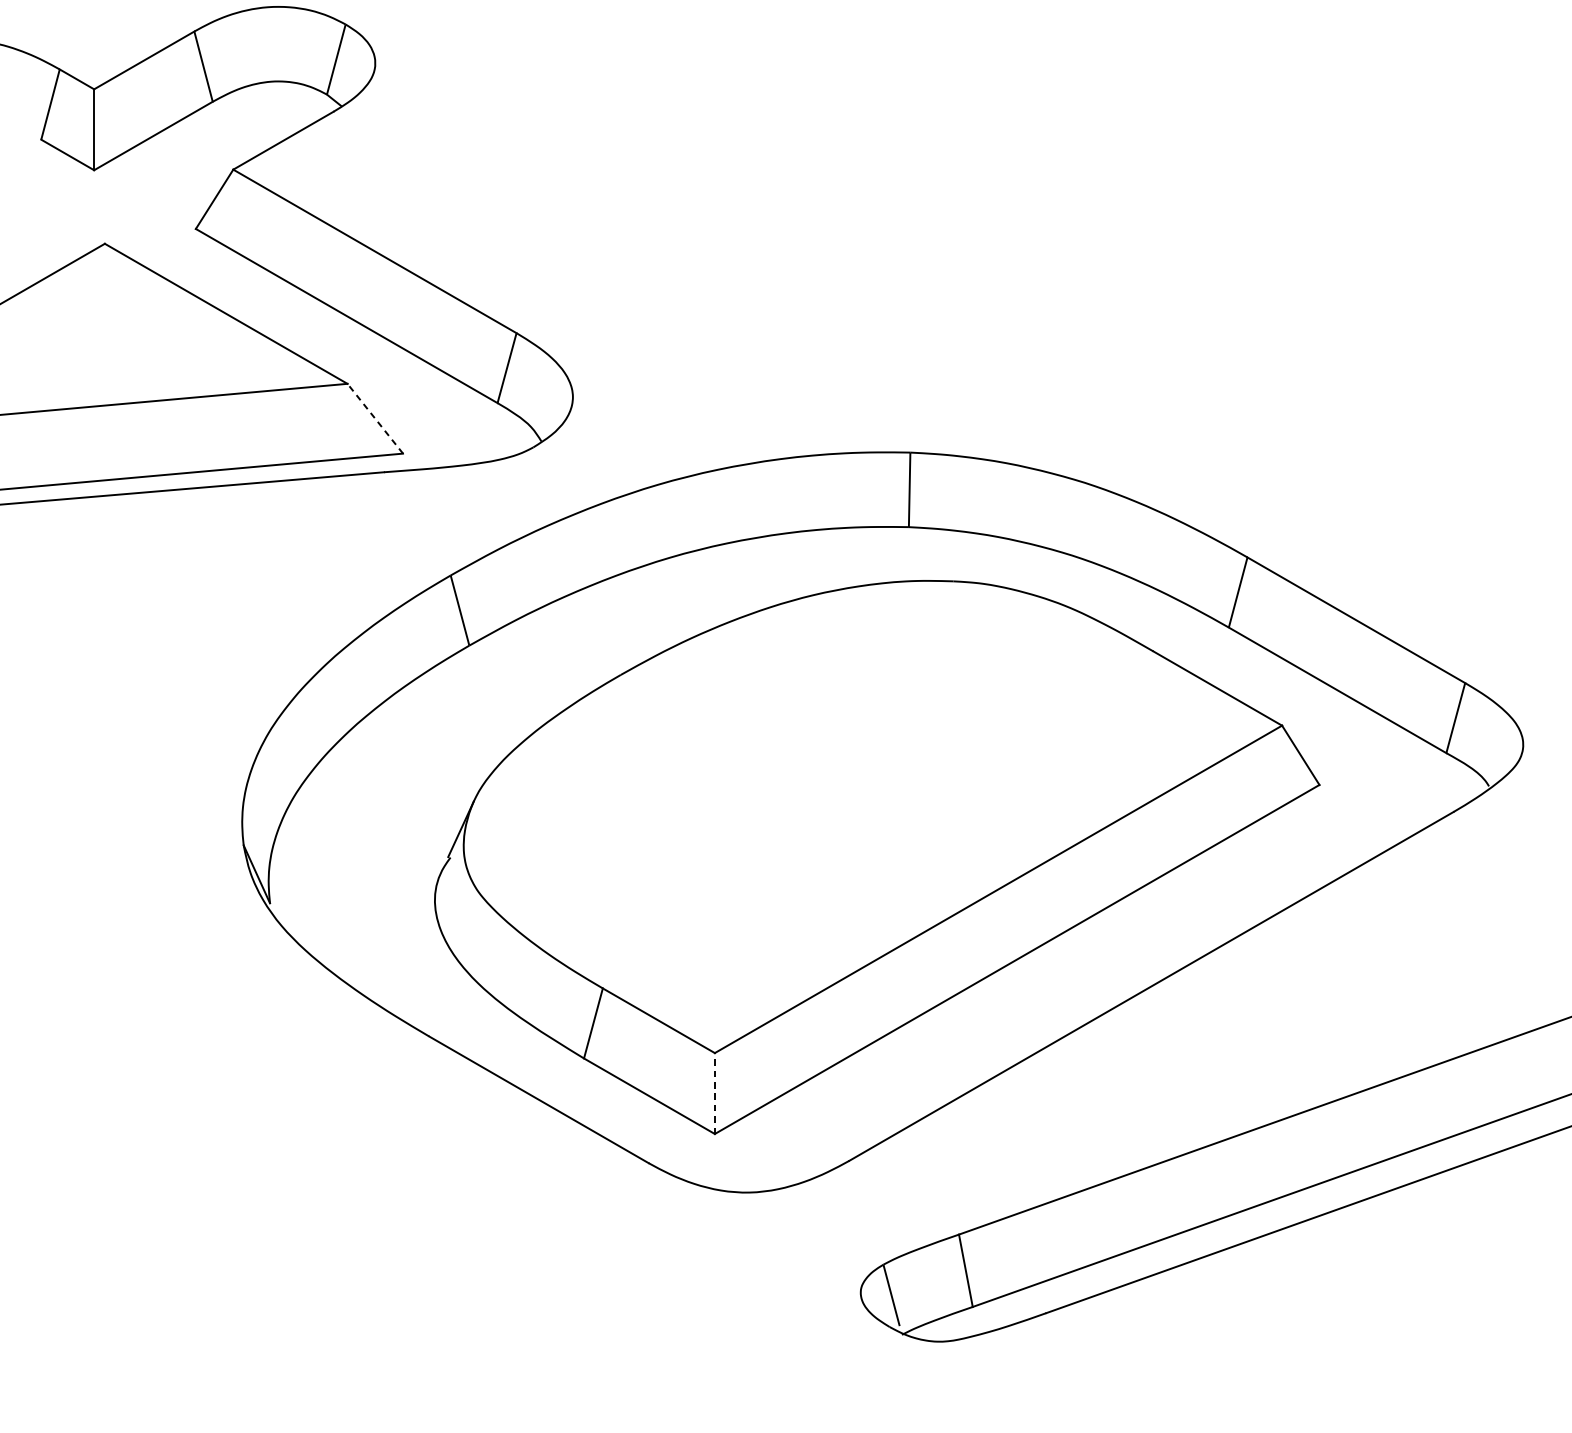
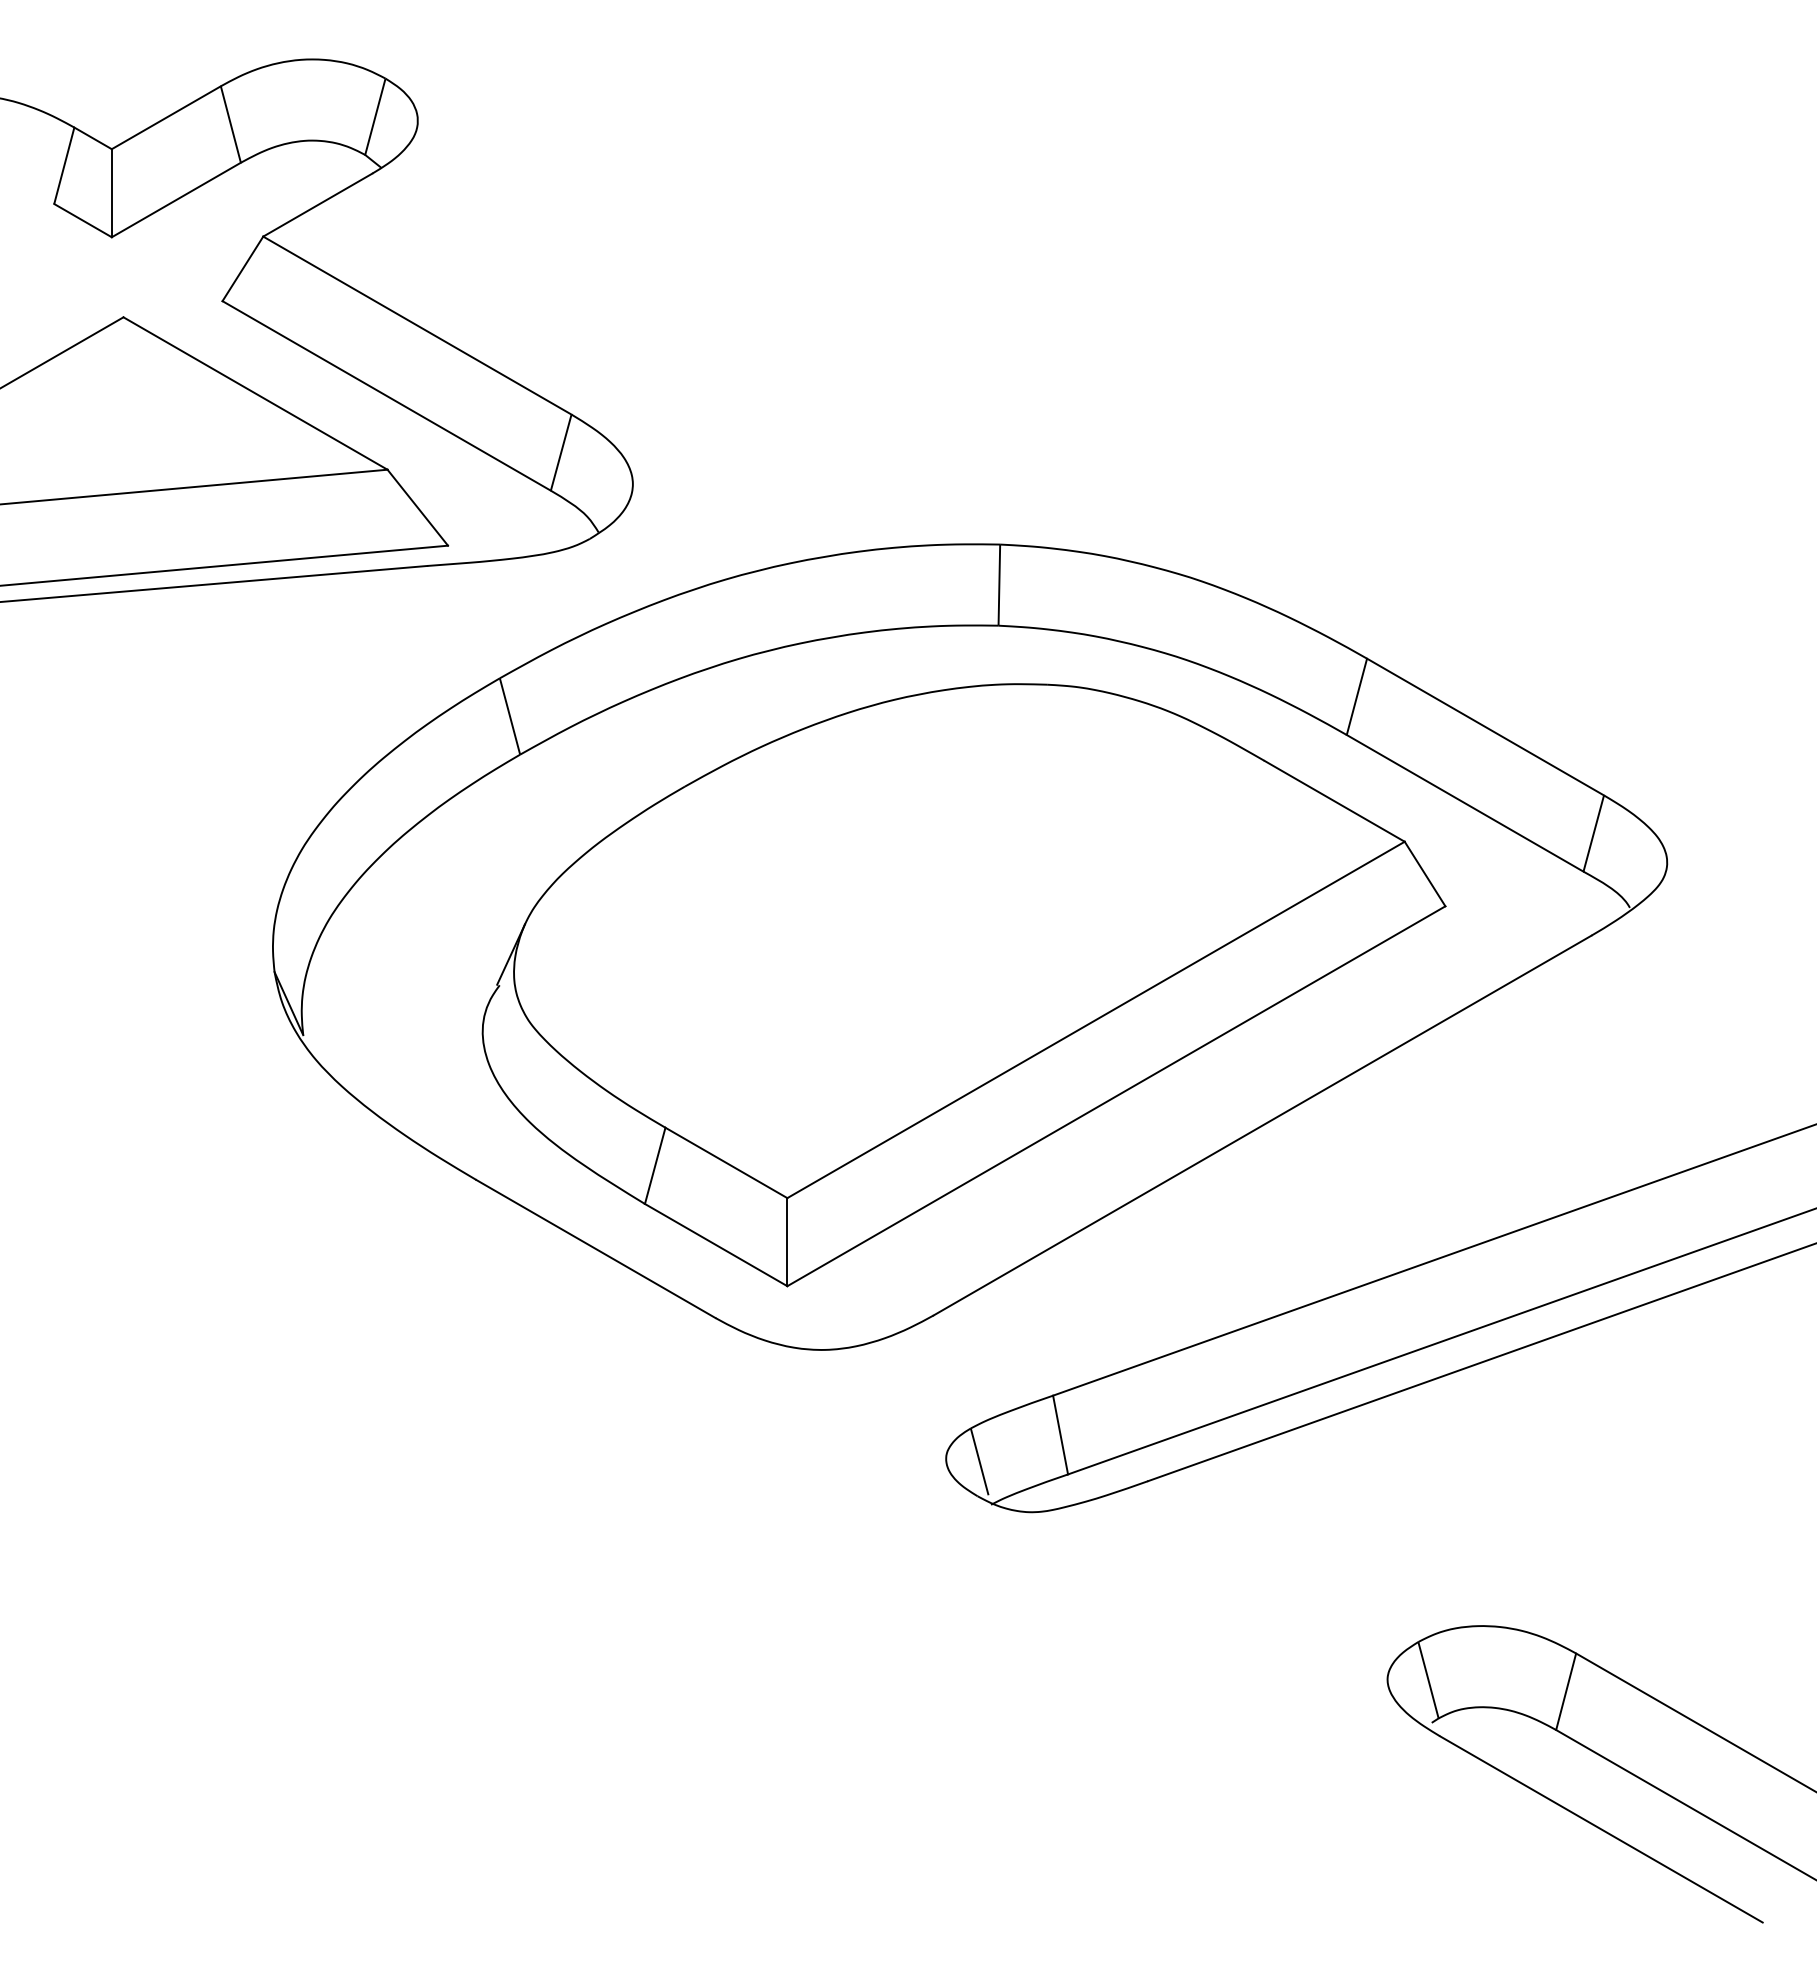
line: (375, 418) -> (417, 507), dashed -> solid
line: (714, 1092) -> (787, 1241), dashed -> solid

